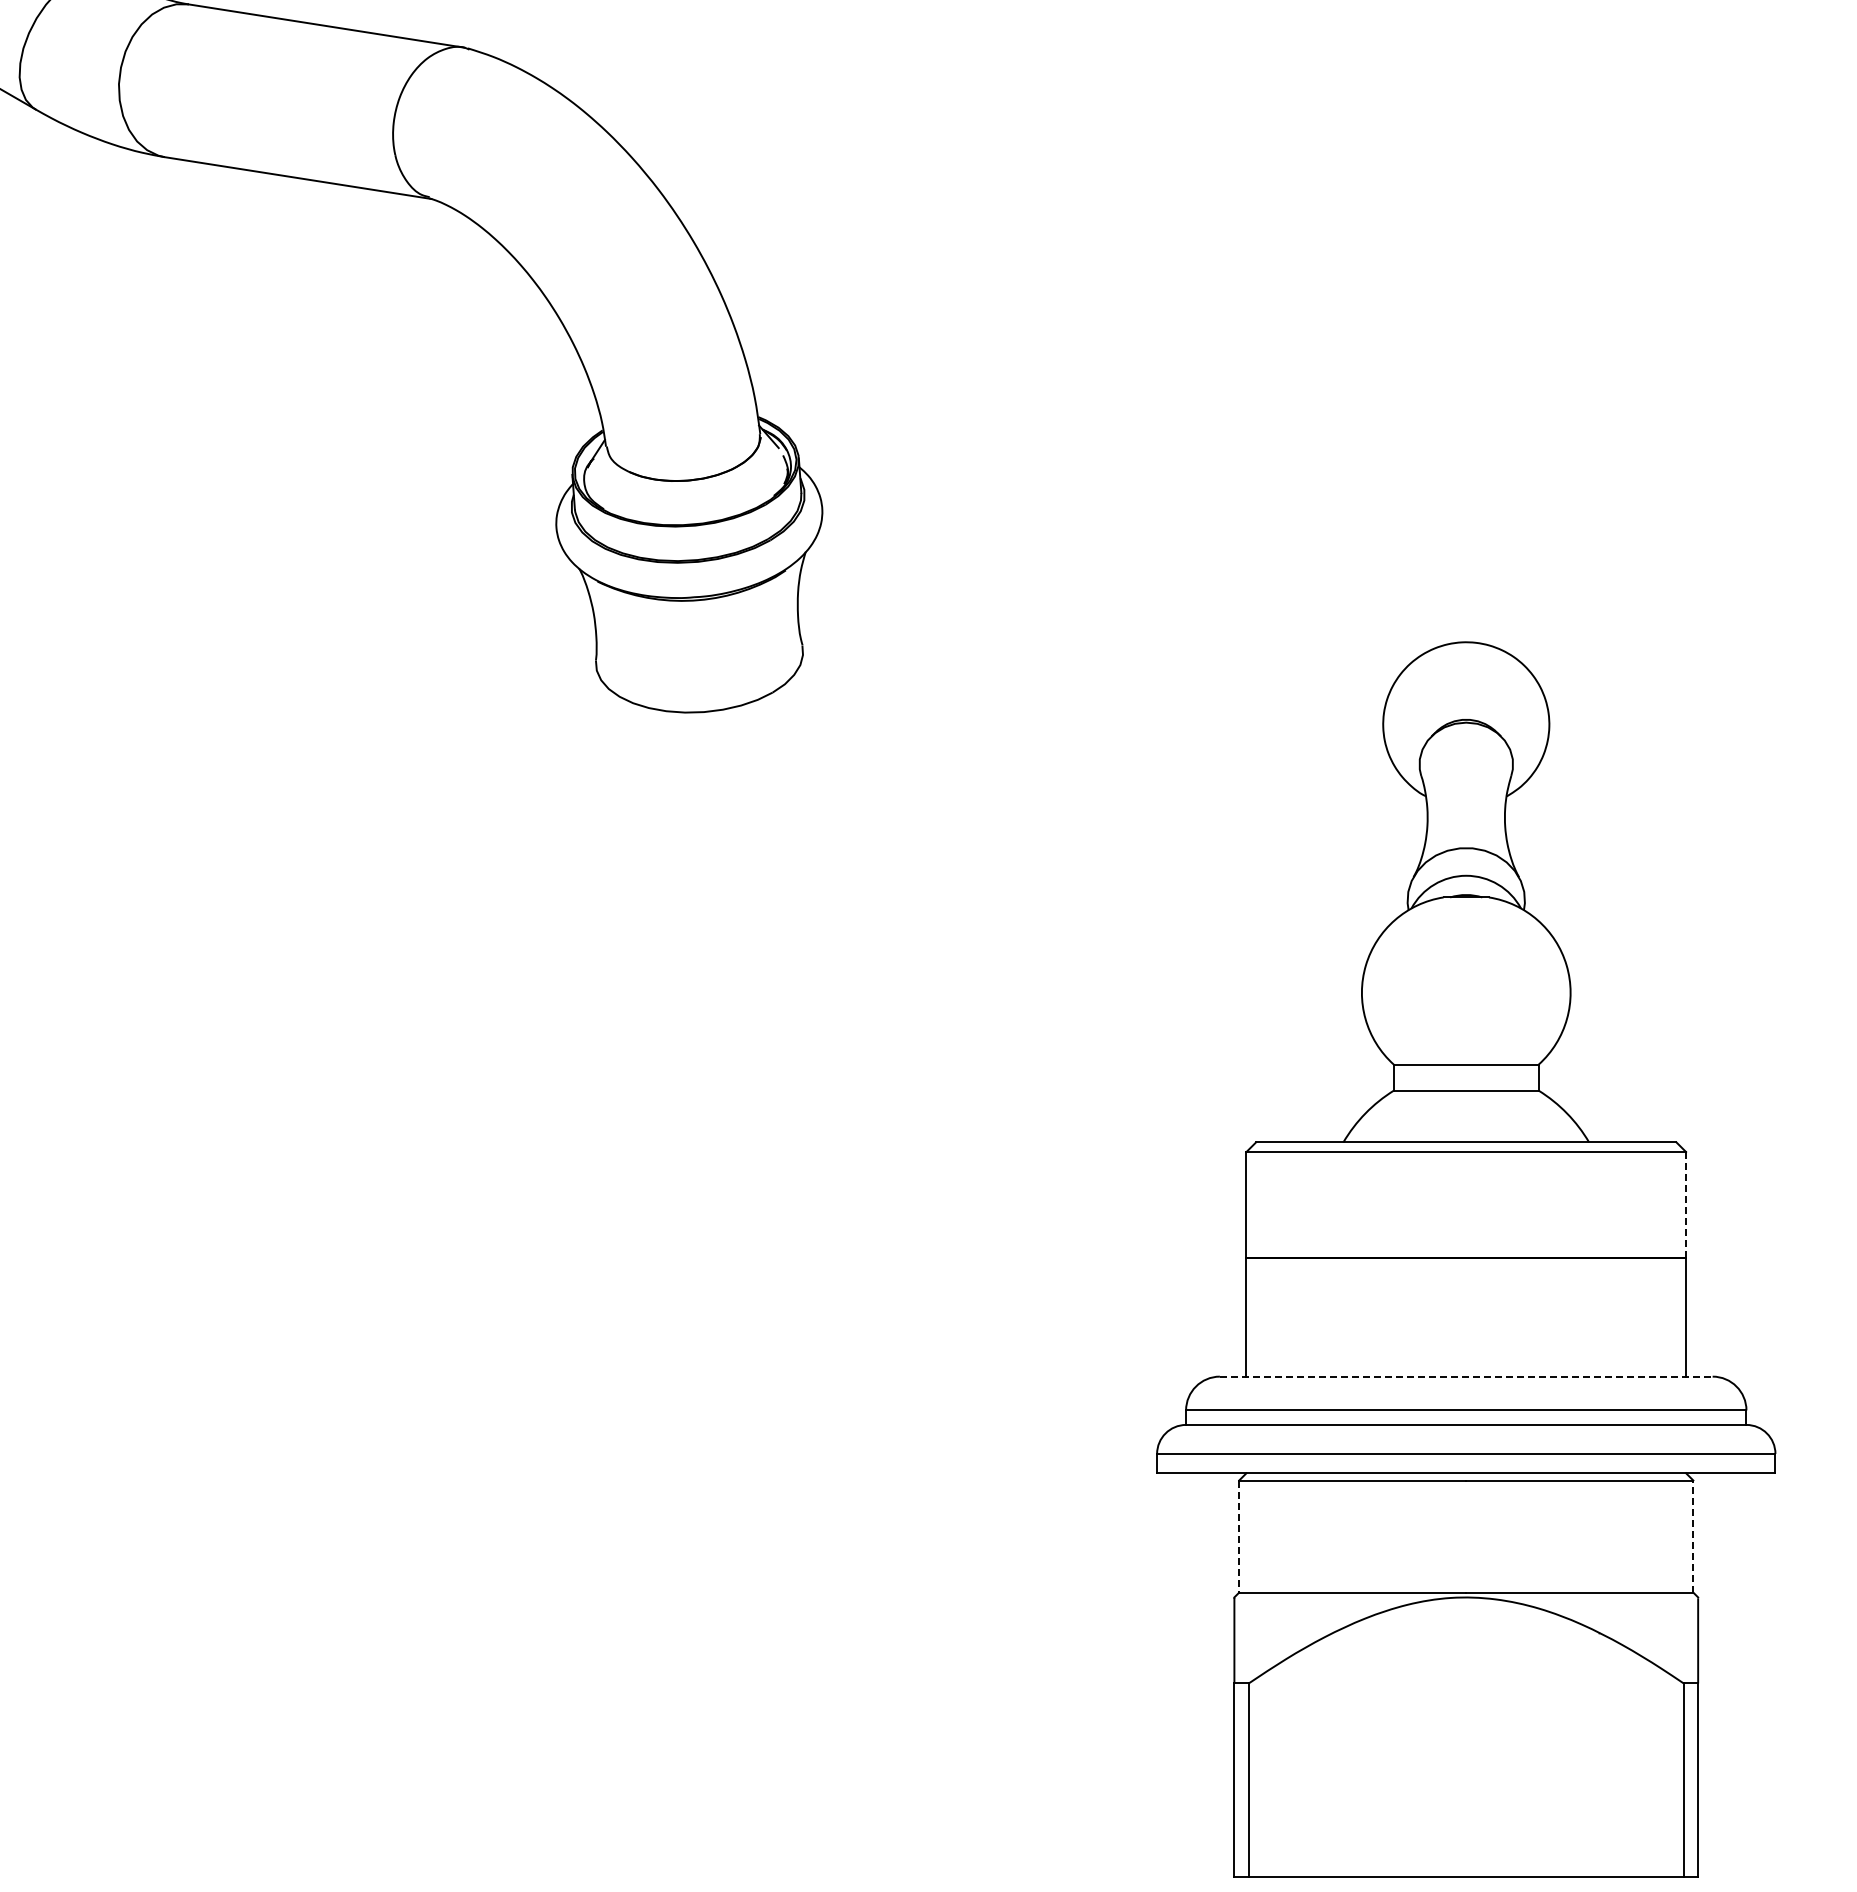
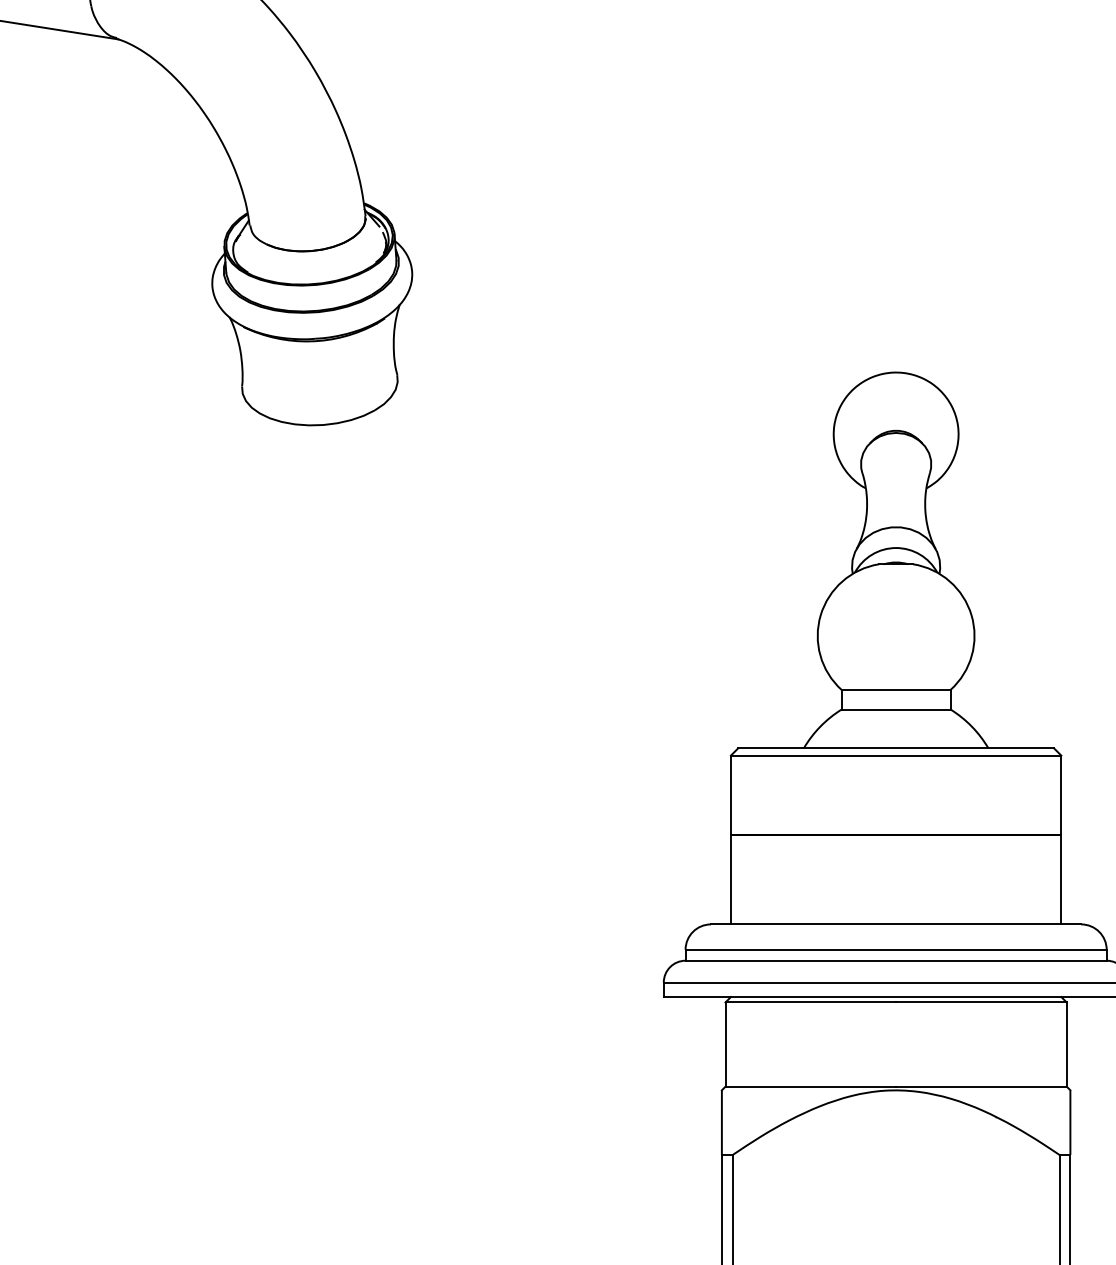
line: (1686, 1204) -> (1061, 795), dashed -> solid
line: (1466, 1376) -> (896, 924), dashed -> solid
line: (1693, 1536) -> (1066, 1044), dashed -> solid
line: (1239, 1537) -> (725, 1045), dashed -> solid

